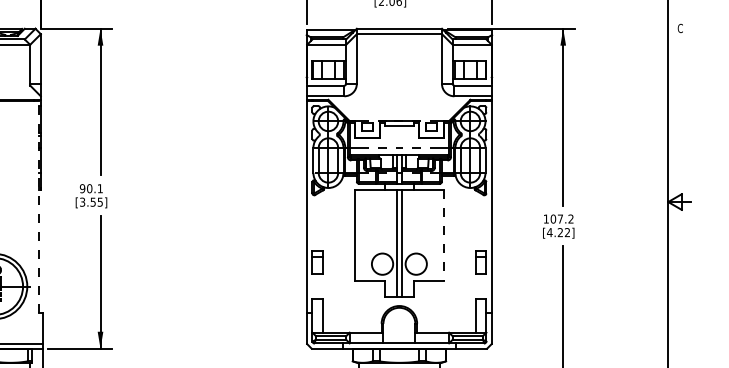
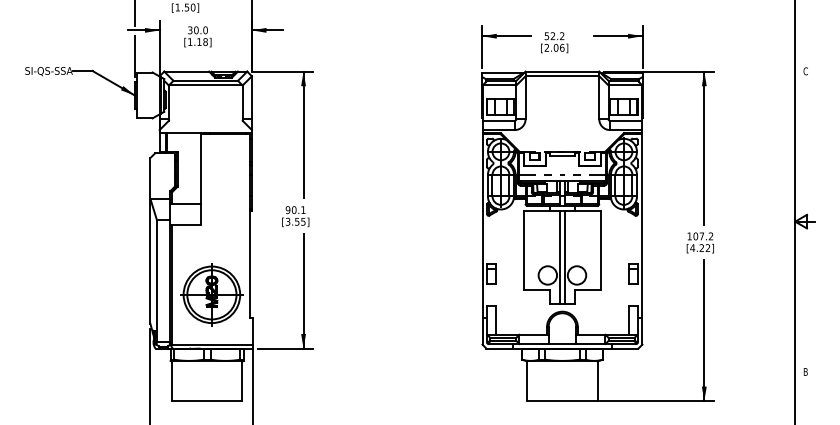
line: (39, 206) -> (250, 225), dashed -> solid
line: (443, 235) -> (600, 250), dashed -> solid

